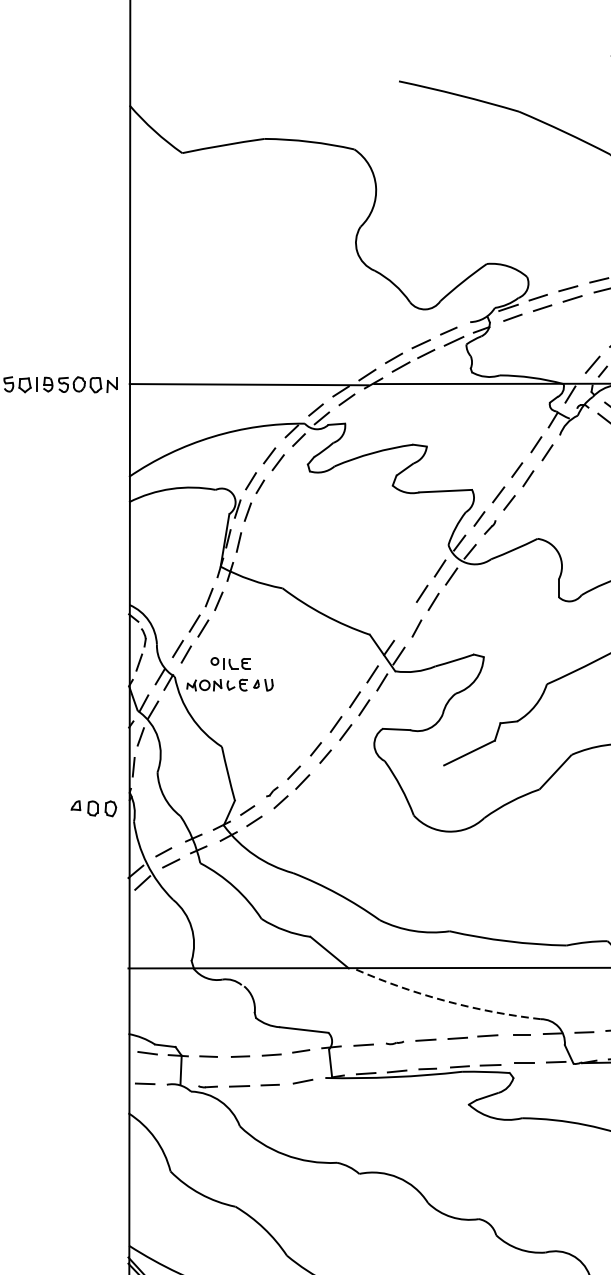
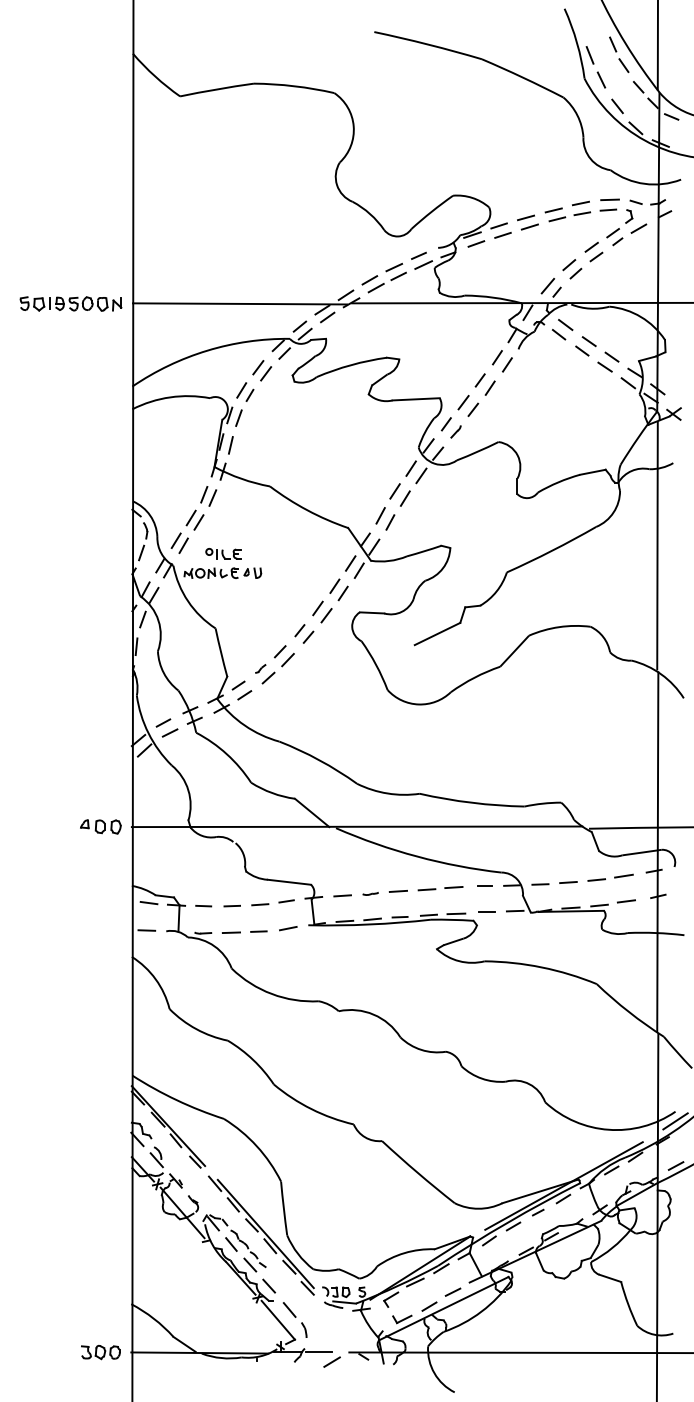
line: (405, 620) -> (380, 515), added
part: (93, 808) -> (100, 826), moved
arc: (447, 1001) -> (417, 856), dashed -> solid

